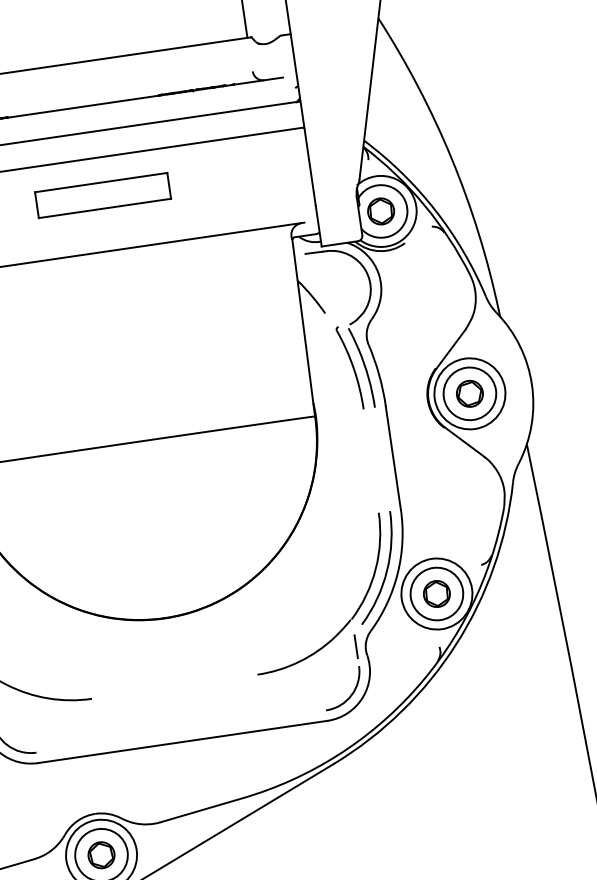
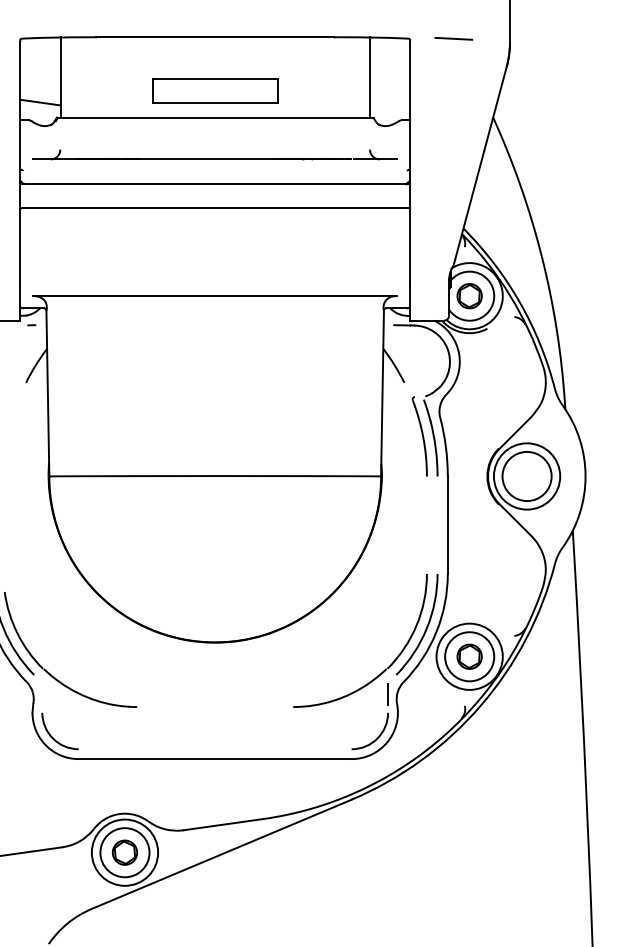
part: (103, 194) -> (215, 90), moved
part: (470, 393) -> (527, 476), removed

